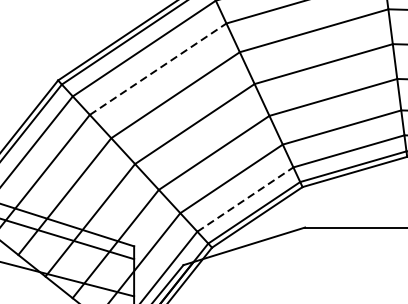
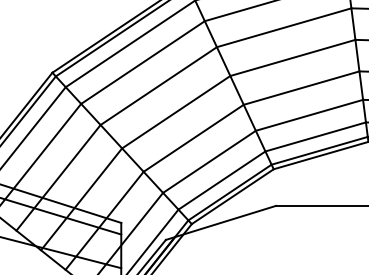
line: (158, 69) -> (143, 62), dashed -> solid
line: (245, 199) -> (222, 180), dashed -> solid

